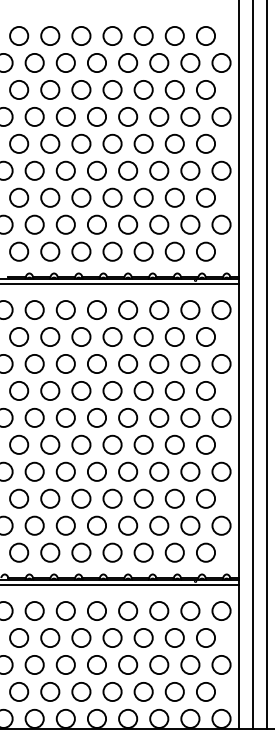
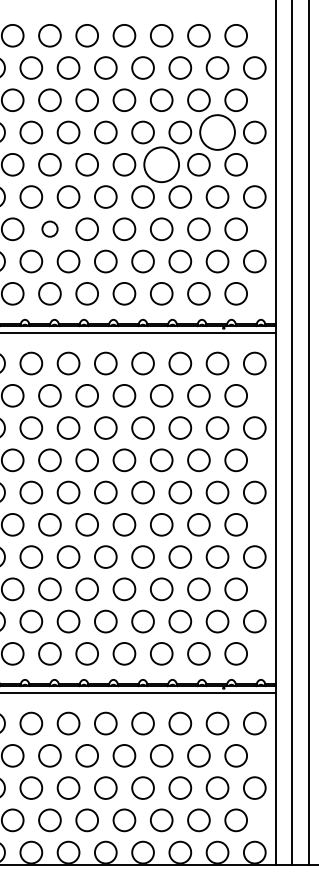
circle: (190, 116) -> (217, 132), size x1.6
circle: (143, 143) -> (161, 164), size x1.6
circle: (50, 197) -> (50, 228), size x0.7

